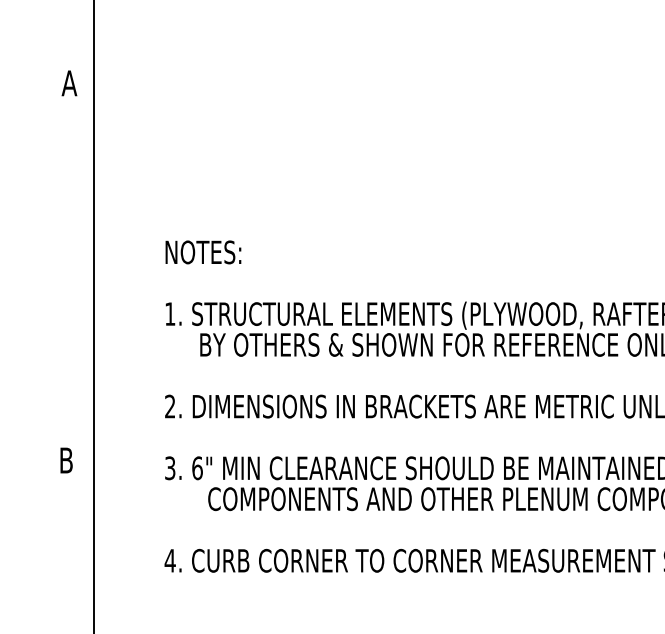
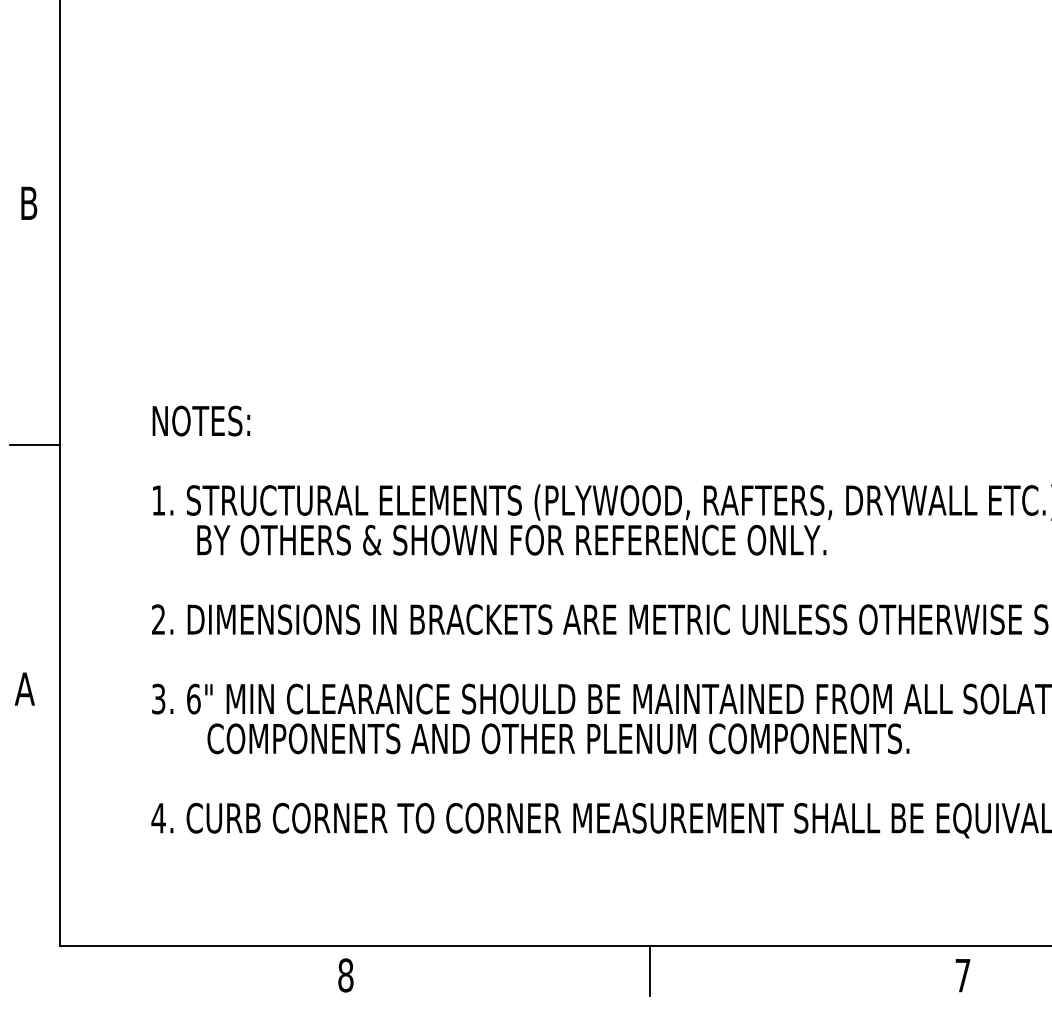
text: (69, 82) -> (28, 202), A -> B
line: (74, 271) -> (35, 445), added
text: (66, 460) -> (24, 688), B -> A

